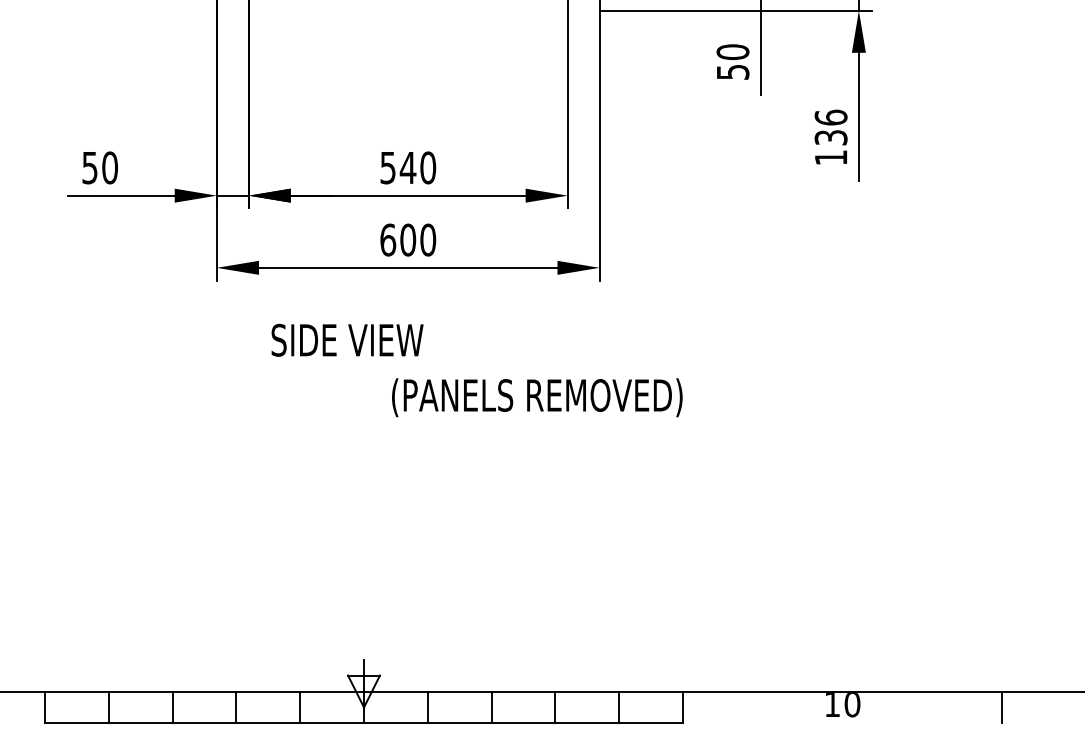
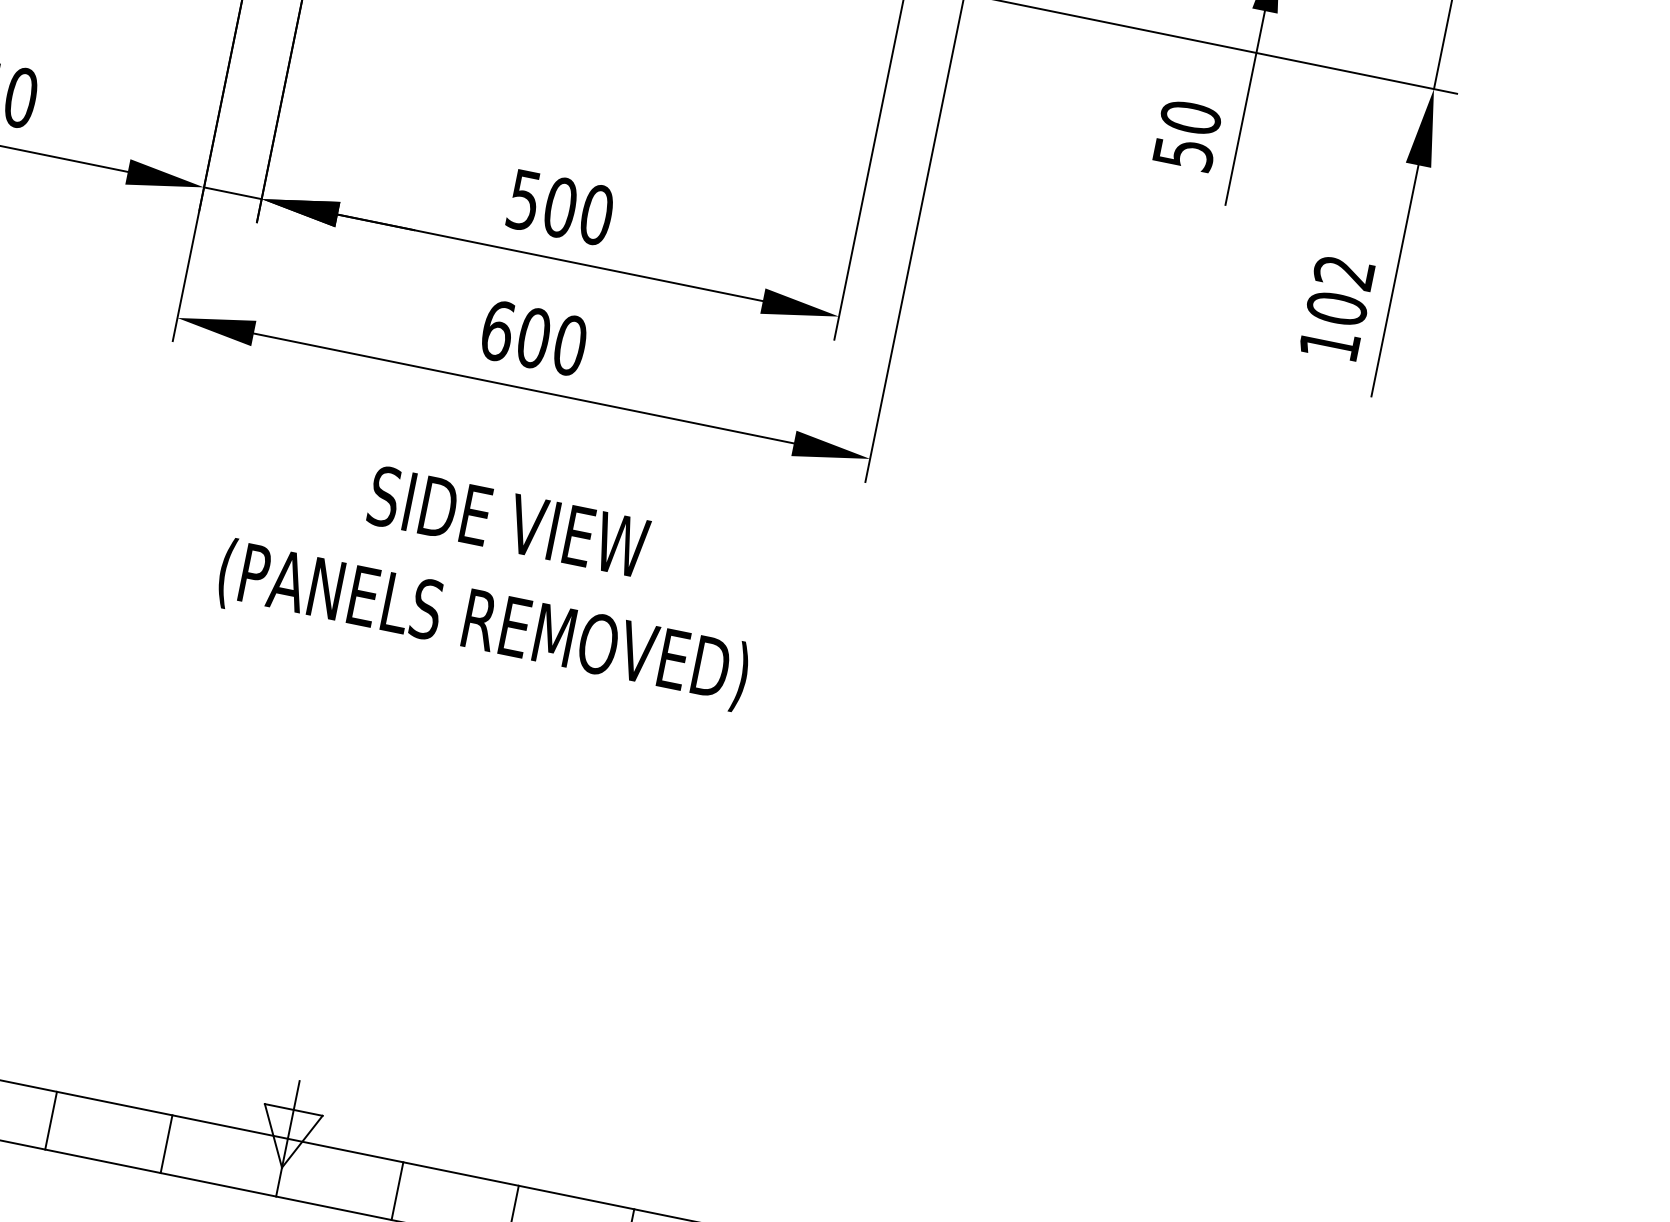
text: (830, 127) -> (1339, 289), 136 -> 102
text: (407, 167) -> (559, 206), 540 -> 500
text: (347, 339) -> (508, 520), moved
text: (537, 397) -> (483, 624), moved

